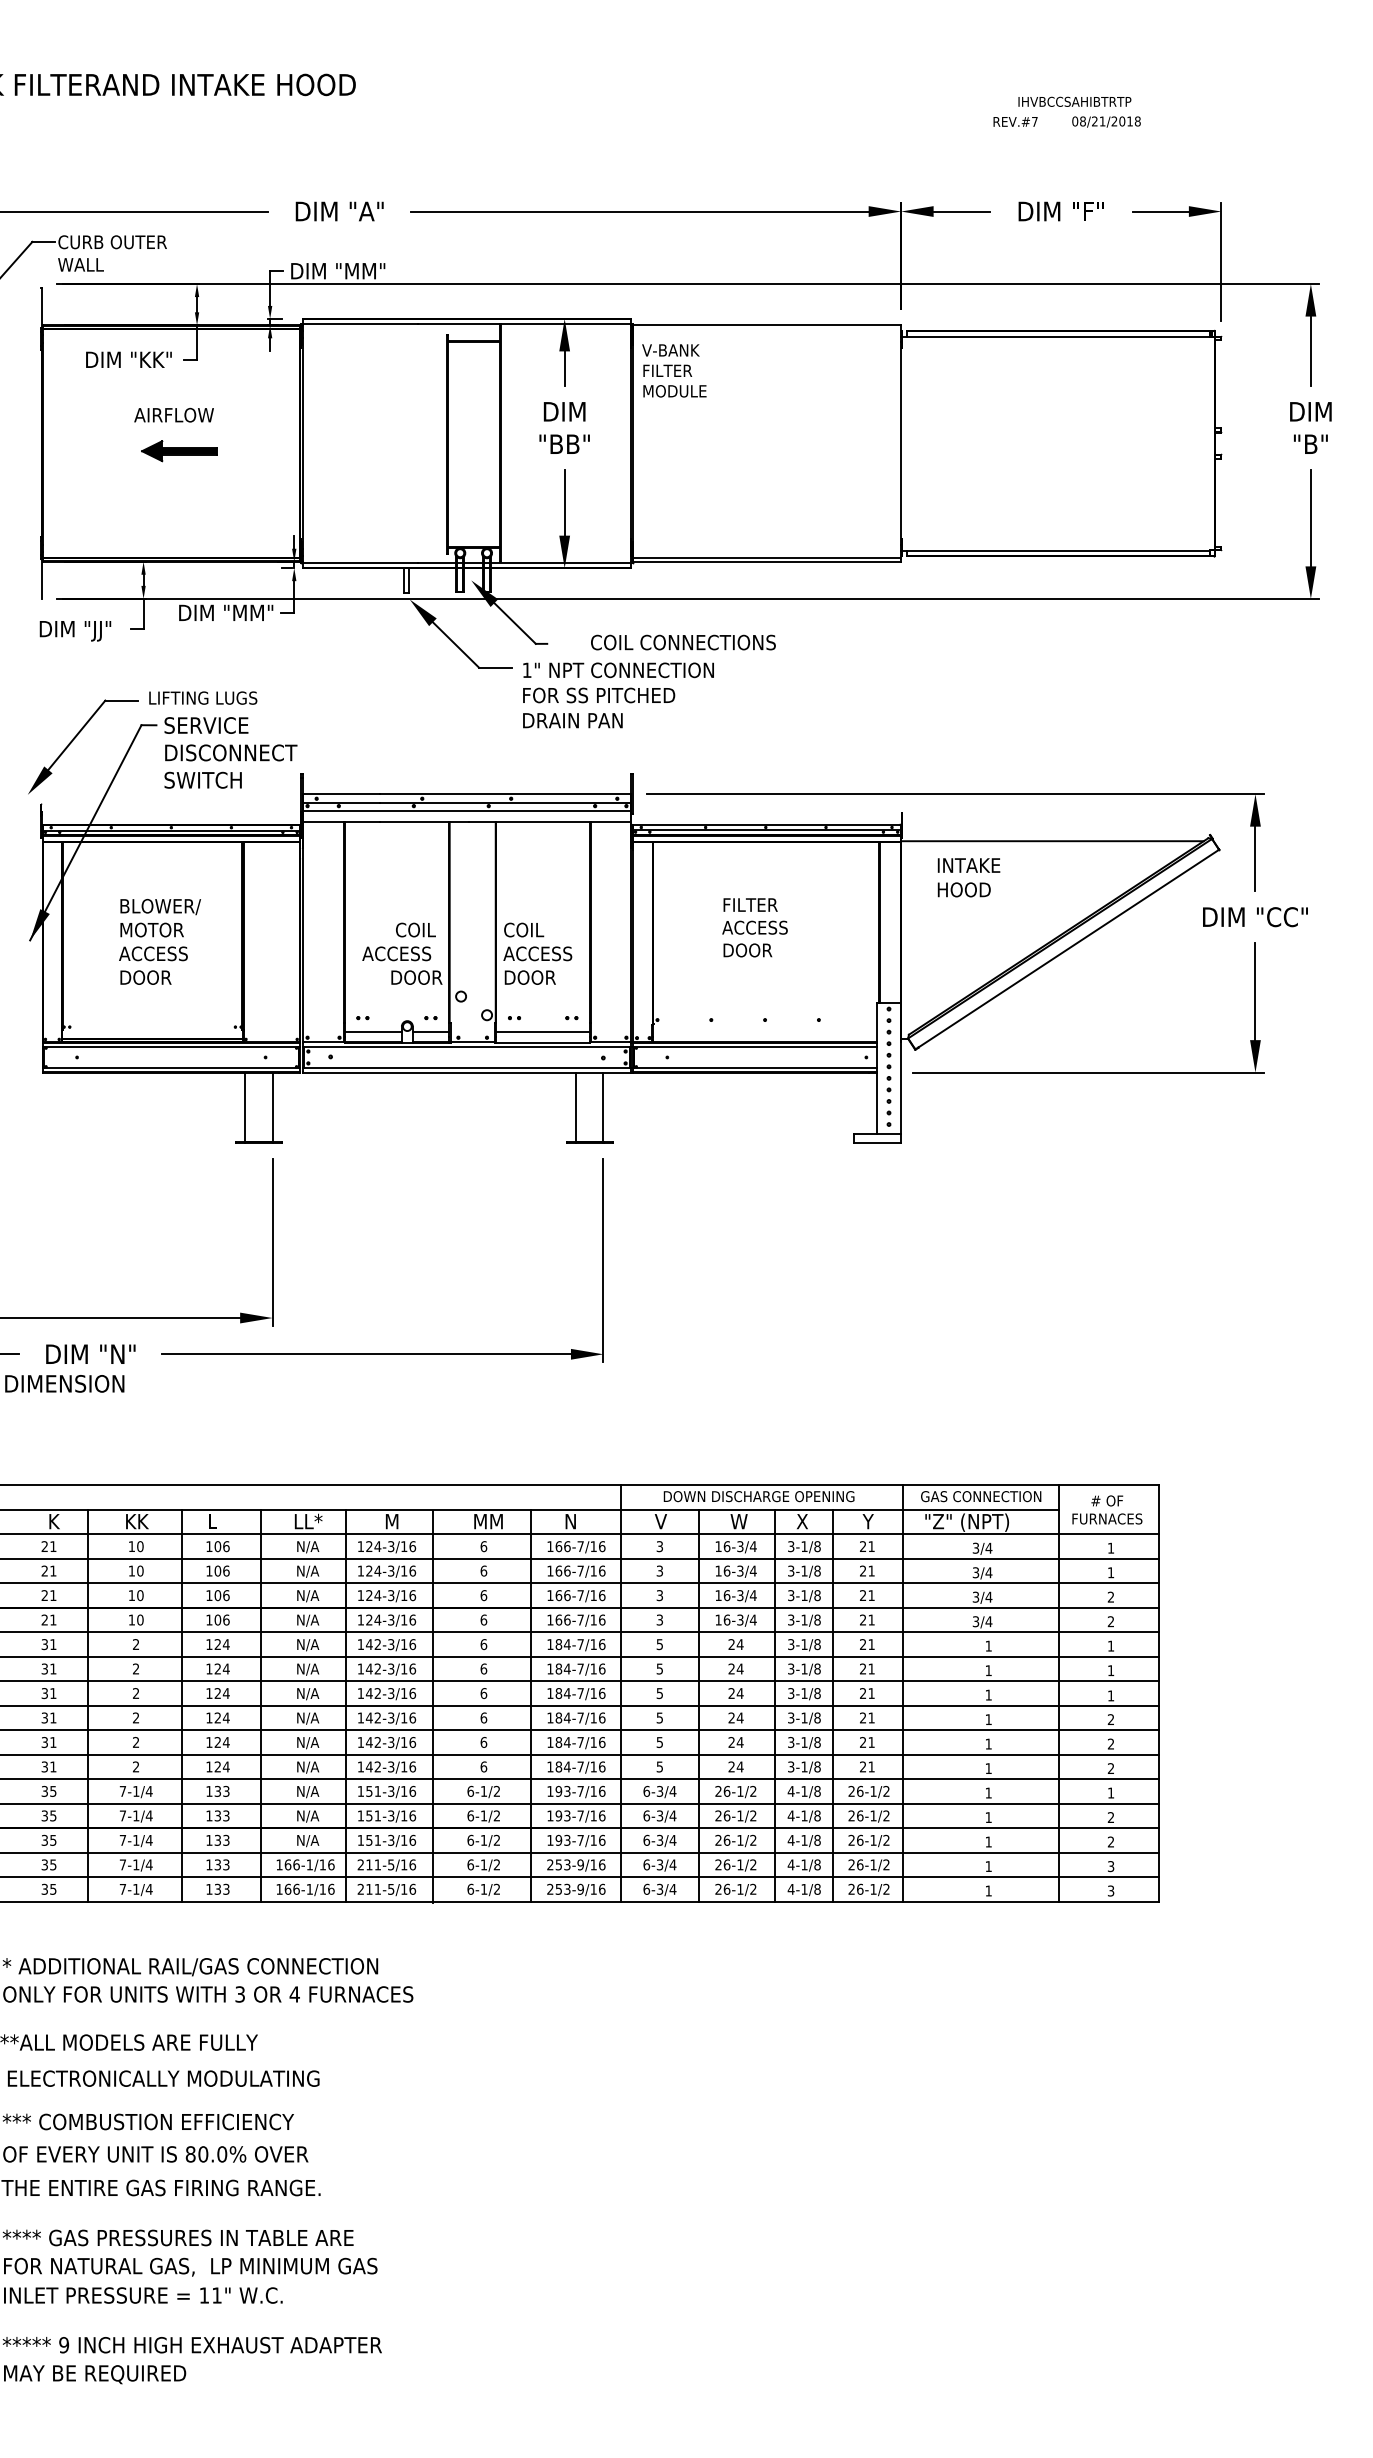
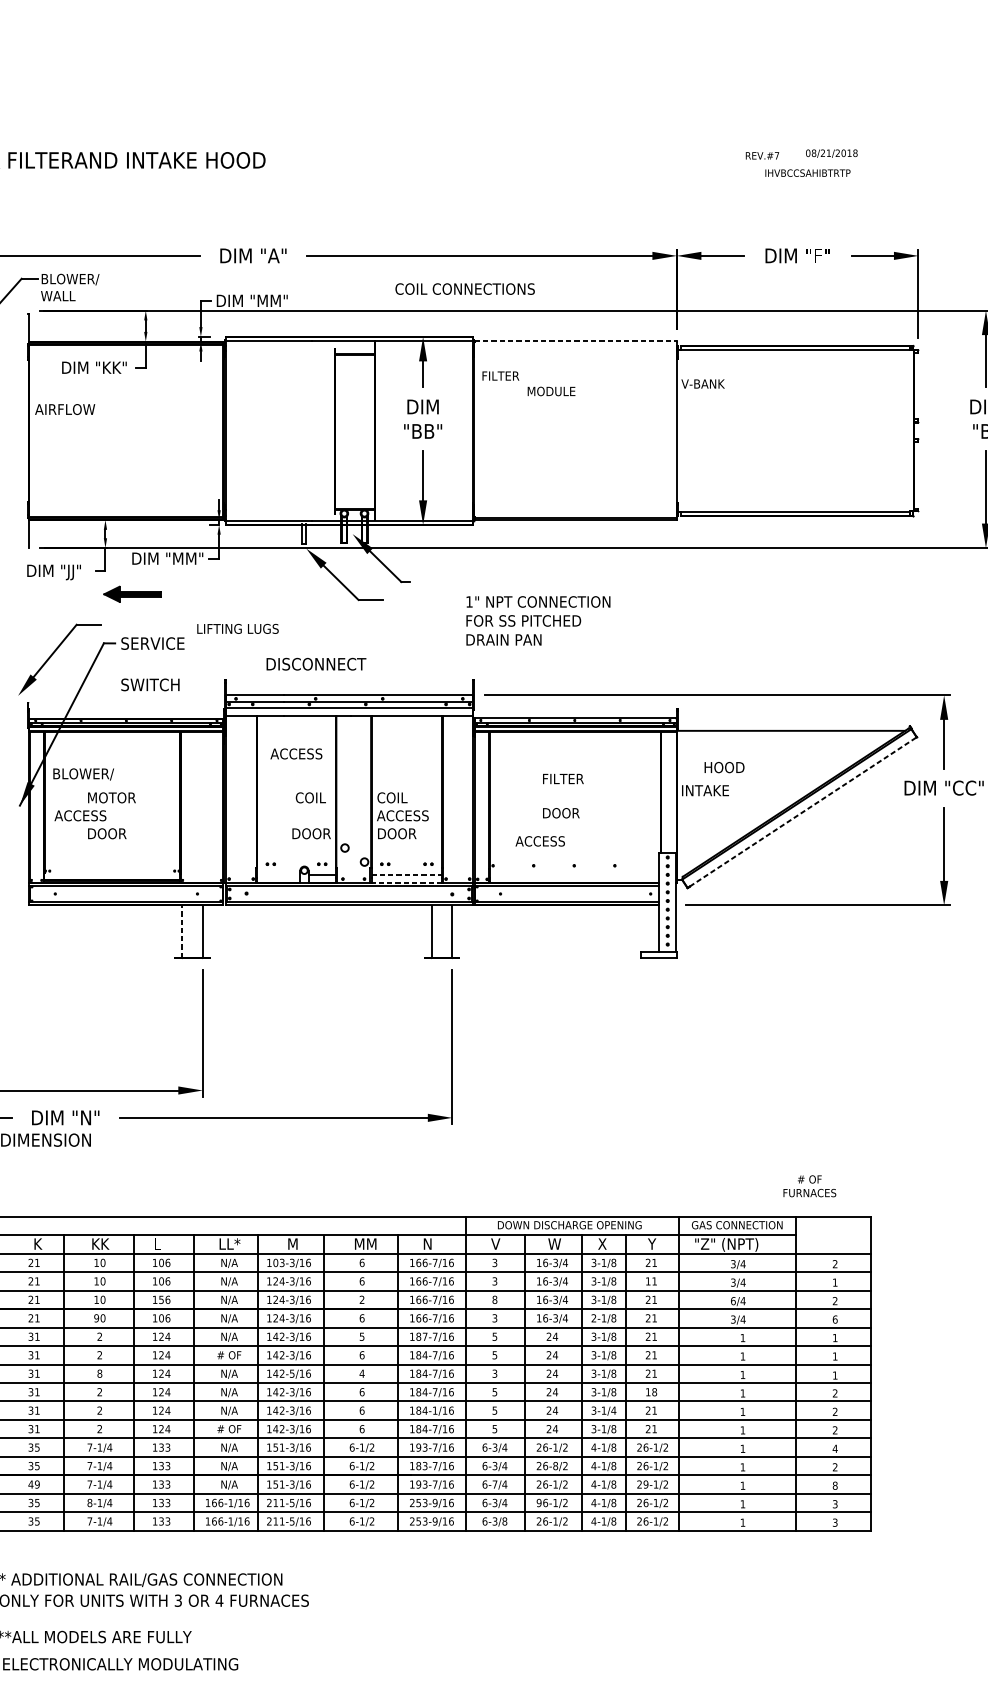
text: (1015, 121) -> (762, 155), moved
text: (1106, 121) -> (831, 153), moved
text: (112, 242) -> (82, 279), CURB OUTER -> BLOWER/
line: (766, 324) -> (575, 341), solid -> dashed
text: (670, 350) -> (702, 384), moved
text: (674, 391) -> (551, 391), moved
text: (173, 414) -> (64, 408), moved
part: (179, 451) -> (132, 594), moved
text: (683, 642) -> (465, 289), moved
text: (618, 695) -> (538, 620), moved
text: (203, 697) -> (238, 628), moved
text: (231, 752) -> (316, 663), moved
text: (968, 865) -> (705, 790), moved
text: (160, 907) -> (83, 774), moved
text: (754, 927) -> (539, 841), moved
line: (1069, 948) -> (803, 811), solid -> dashed
text: (153, 953) -> (80, 815), moved
text: (396, 953) -> (296, 753), moved
line: (372, 1032) -> (278, 875), removed
line: (543, 1032) -> (407, 875), solid -> dashed
line: (542, 1042) -> (406, 882), solid -> dashed
line: (245, 1107) -> (182, 931), solid -> dashed
text: (1107, 1509) -> (809, 1185), moved
text: (373, 1546) -> (278, 1262), 124-3/16 -> 103-3/16
text: (1110, 1547) -> (834, 1263), 1 -> 2
text: (862, 1570) -> (647, 1280), 21 -> 11
text: (217, 1595) -> (161, 1299), 106 -> 156
text: (483, 1595) -> (361, 1299), 6 -> 2
text: (659, 1595) -> (494, 1299), 3 -> 8
text: (975, 1596) -> (732, 1300), 3/4 -> 6/4
text: (131, 1619) -> (96, 1317), 10 -> 90
text: (791, 1620) -> (594, 1318), 3-1/8 -> 2-1/8
text: (1110, 1621) -> (834, 1319), 2 -> 6
text: (483, 1644) -> (361, 1336), 6 -> 5
text: (566, 1644) -> (424, 1336), 184-7/16 -> 187-7/16
text: (307, 1669) -> (229, 1355), N/A -> # OF
text: (659, 1692) -> (494, 1372), 5 -> 3
text: (135, 1693) -> (99, 1373), 2 -> 8
text: (391, 1693) -> (292, 1373), 142-3/16 -> 142-5/16
text: (483, 1693) -> (361, 1373), 6 -> 4
text: (867, 1717) -> (651, 1391), 21 -> 18
text: (580, 1742) -> (435, 1410), 184-7/16 -> 184-1/16
text: (817, 1742) -> (613, 1410), 3-1/8 -> 3-1/4
text: (307, 1767) -> (229, 1429), N/A -> # OF
text: (1110, 1792) -> (834, 1448), 1 -> 4
text: (558, 1815) -> (418, 1465), 193-7/16 -> 183-7/16
text: (740, 1815) -> (555, 1465), 26-1/2 -> 26-8/2
text: (48, 1839) -> (33, 1483), 35 -> 49
text: (659, 1839) -> (494, 1483), 6-3/4 -> 6-7/4
text: (859, 1839) -> (645, 1483), 26-1/2 -> 29-1/2
text: (1110, 1841) -> (834, 1485), 2 -> 8
text: (122, 1864) -> (89, 1502), 7-1/4 -> 8-1/4
text: (718, 1864) -> (539, 1502), 26-1/2 -> 96-1/2
text: (672, 1888) -> (504, 1520), 6-3/4 -> 6-3/8

